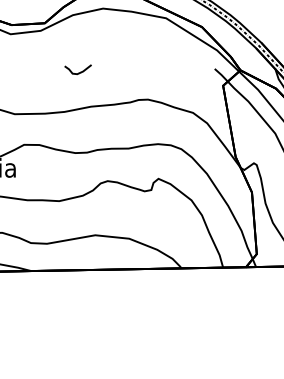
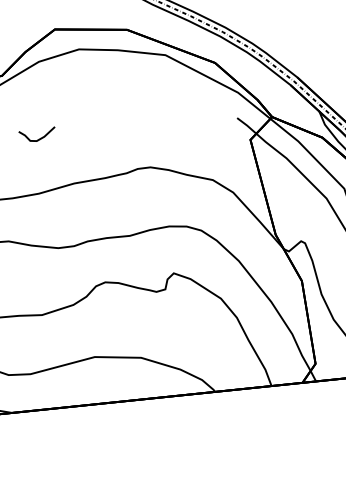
curve: (78, 72) -> (38, 138), moved

